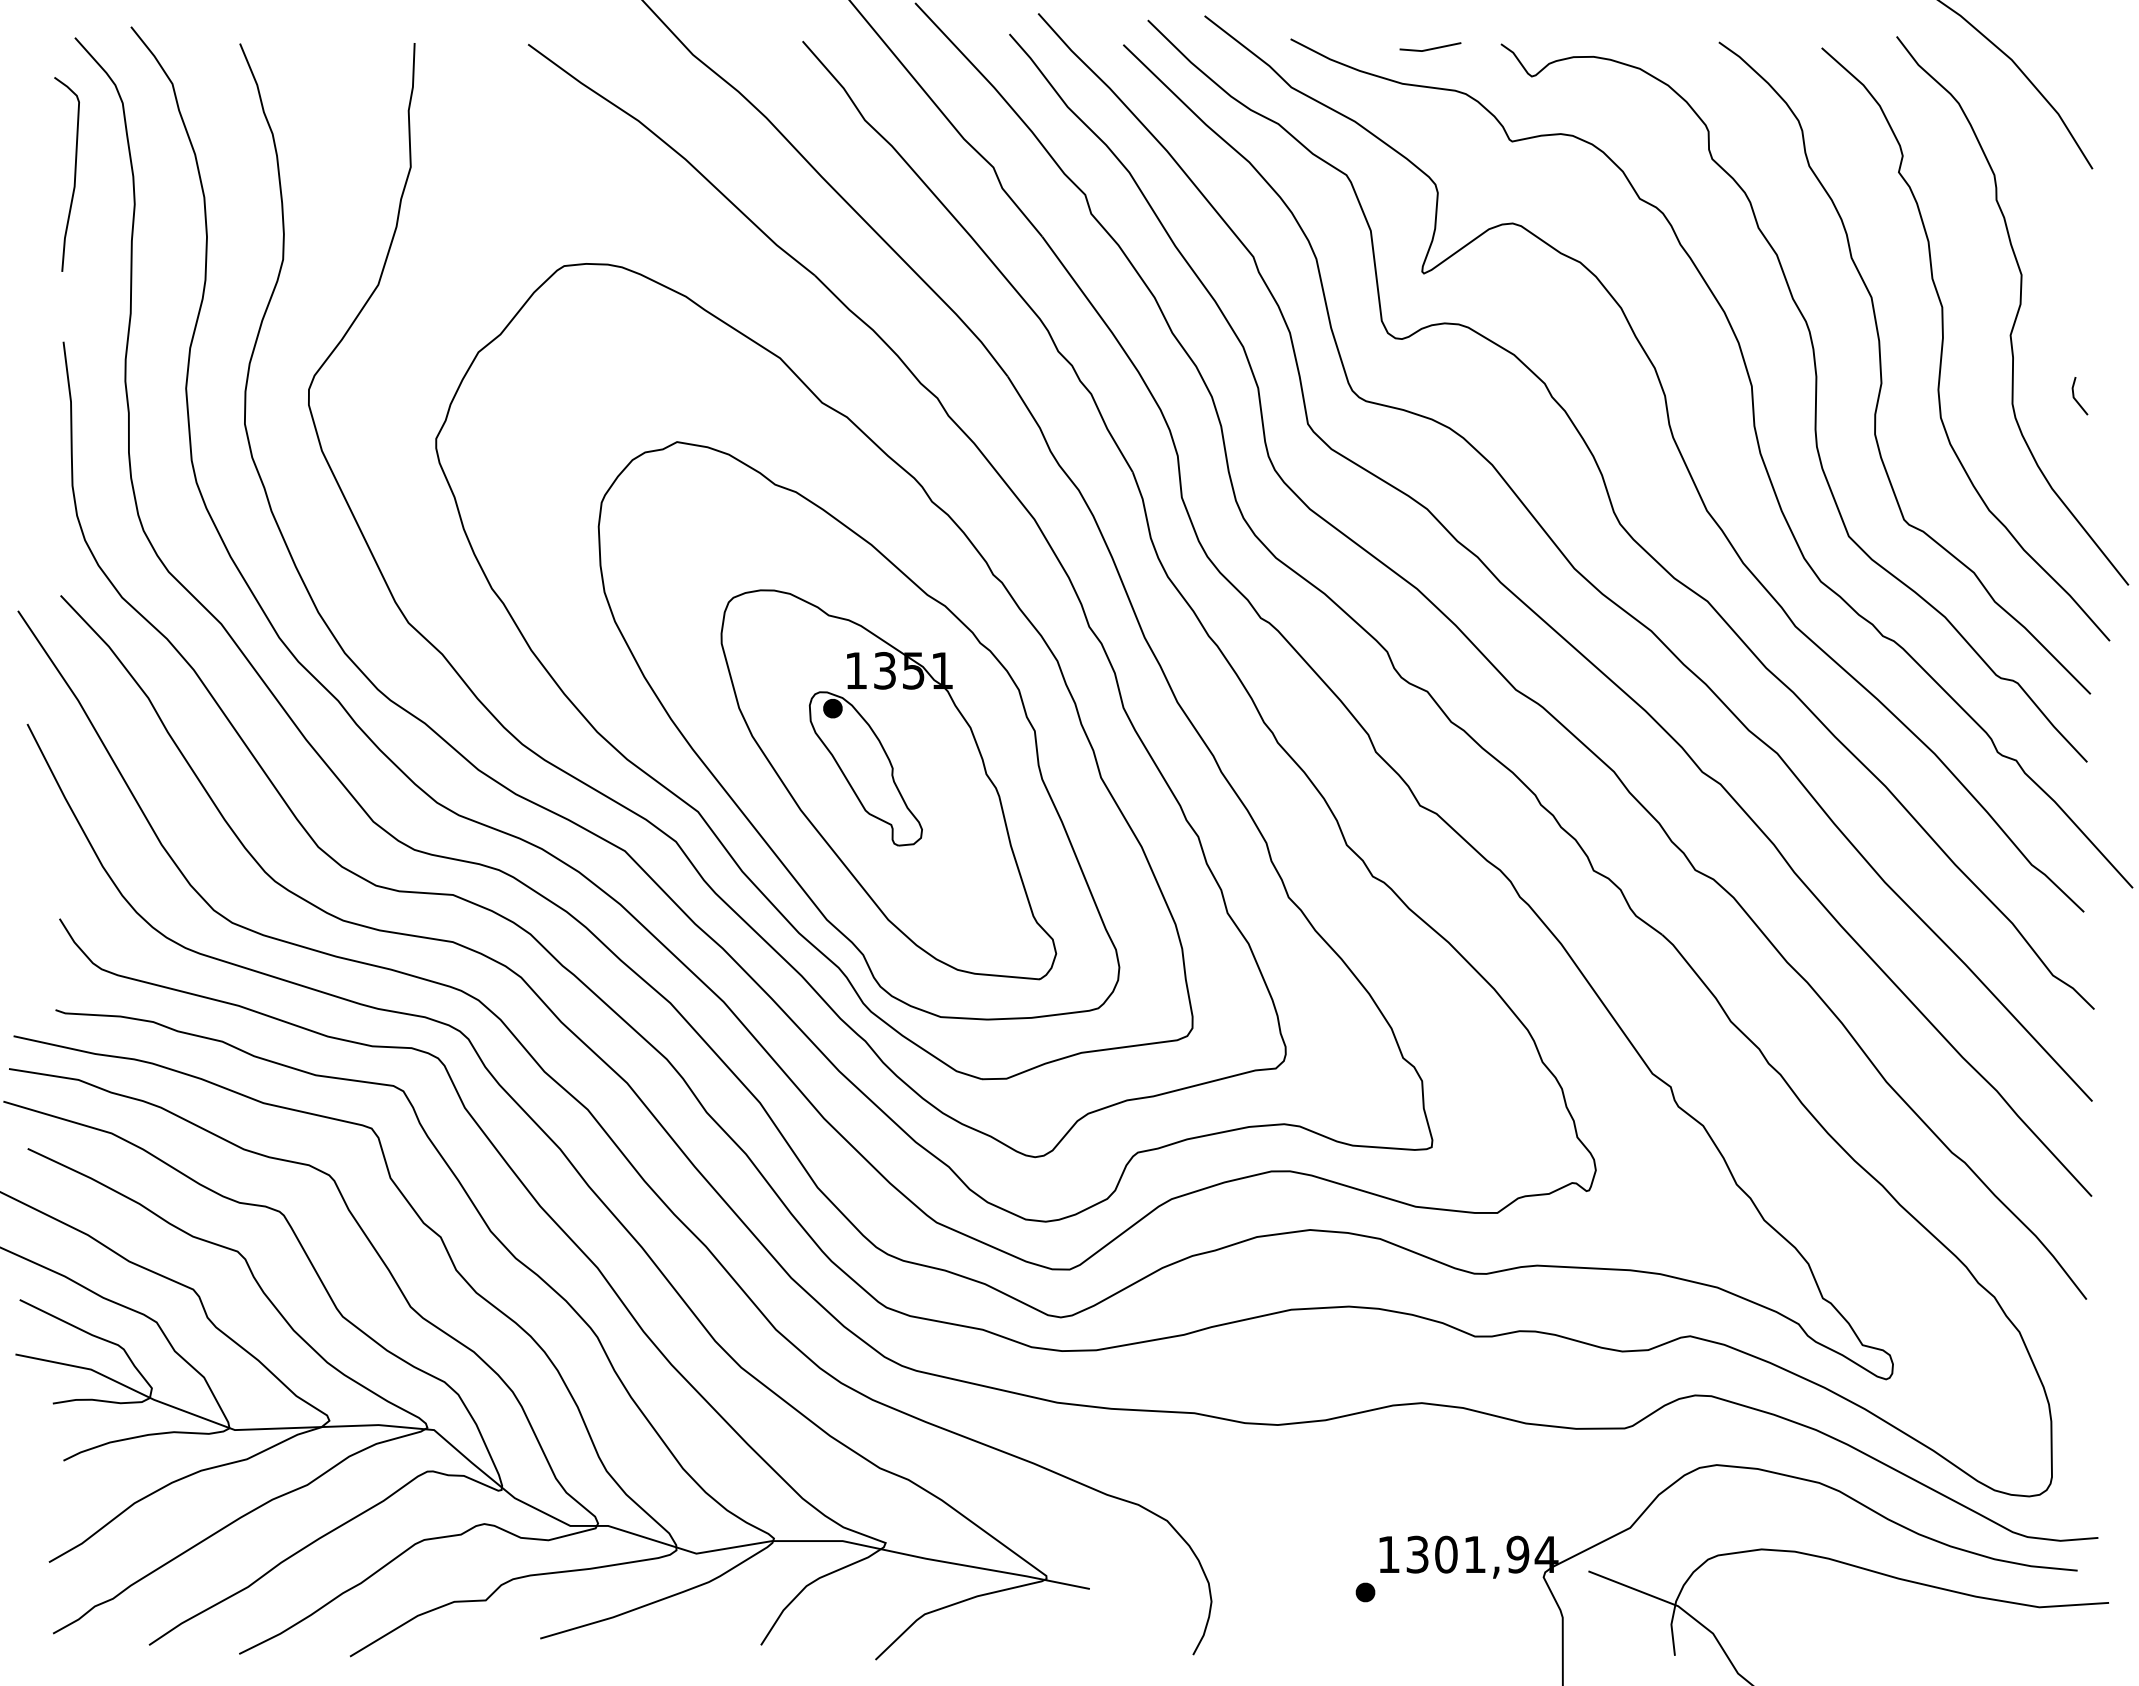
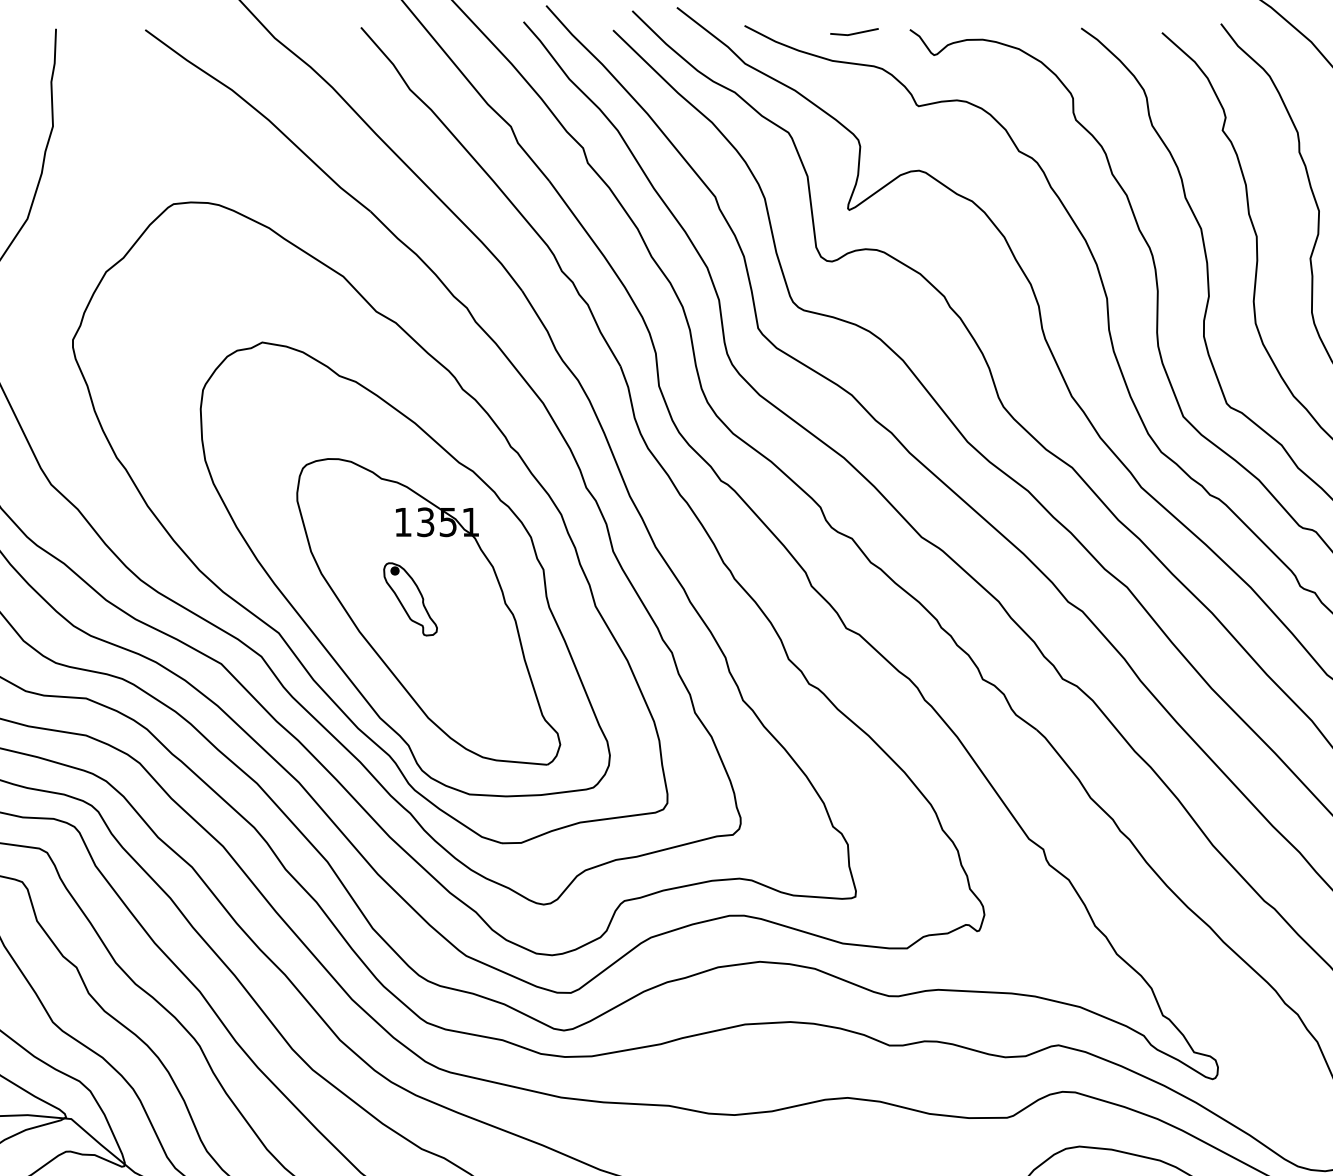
part: (865, 768) -> (410, 599), size x0.6

